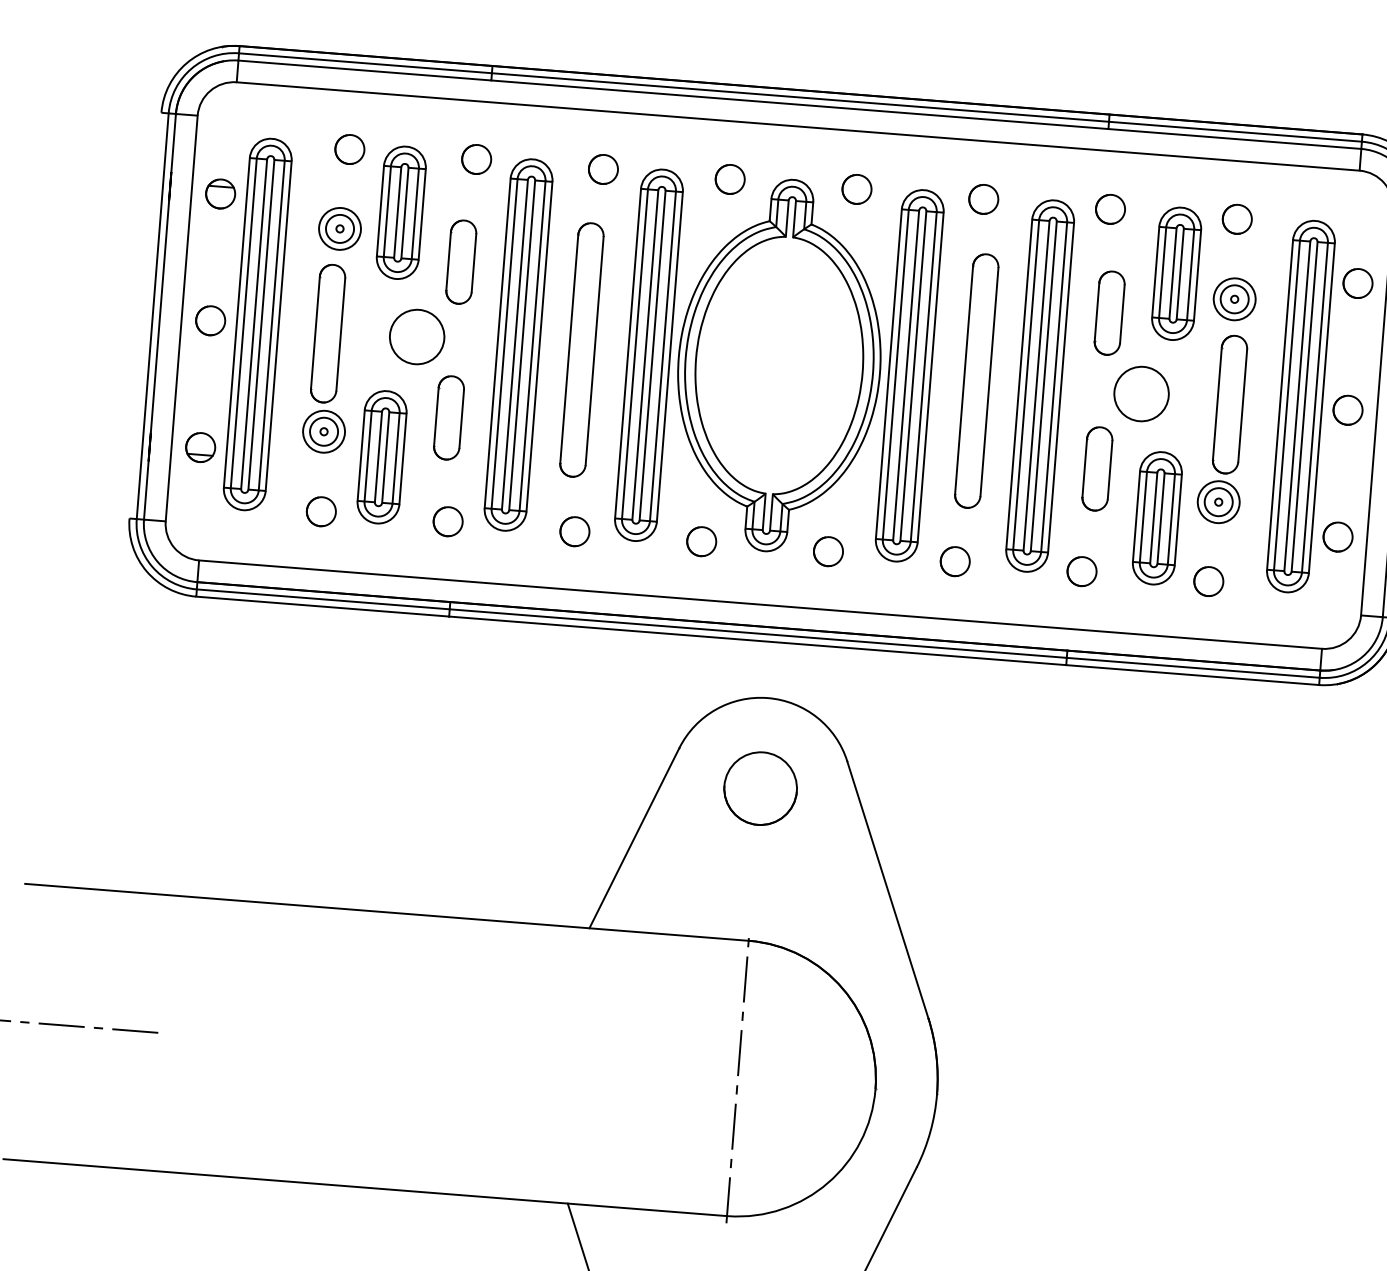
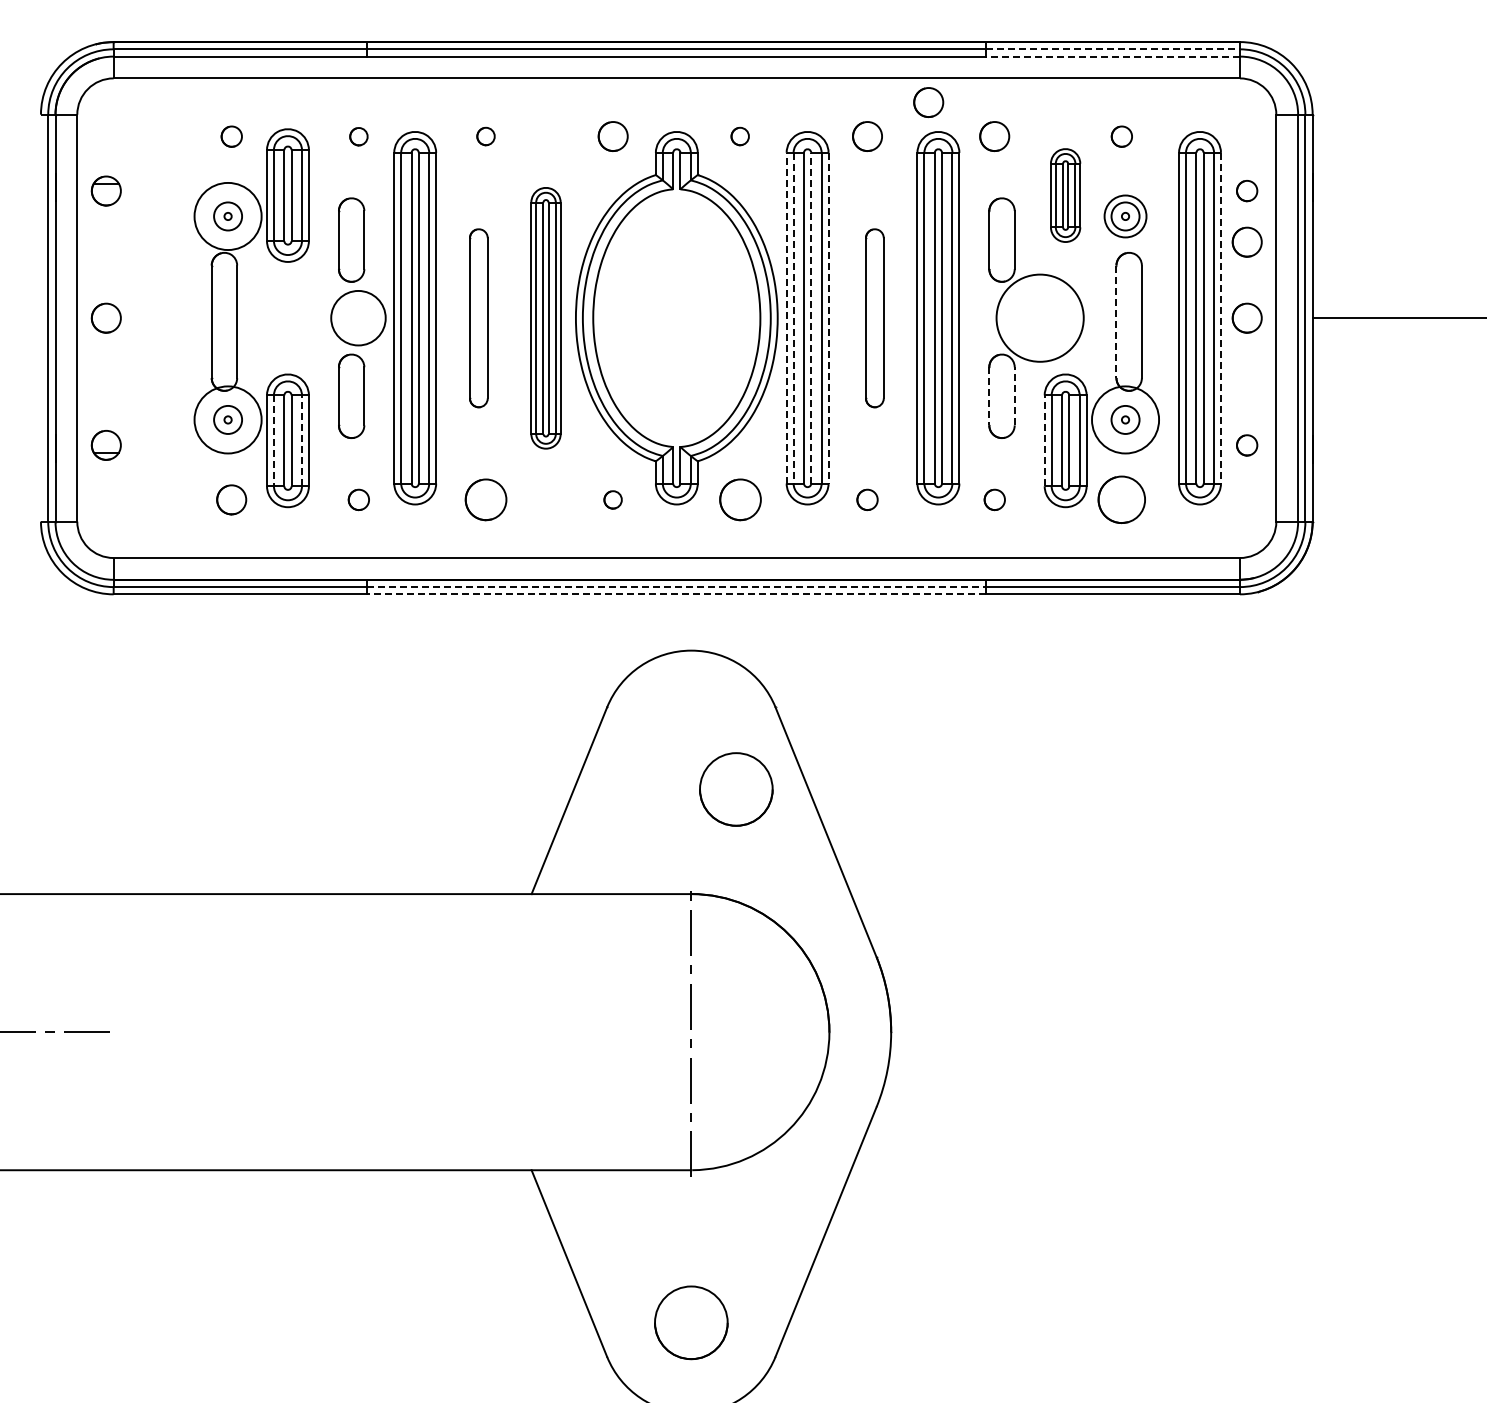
line: (1235, 131) -> (1113, 49), solid -> dashed
line: (1235, 138) -> (1113, 56), solid -> dashed
circle: (349, 149) -> (231, 136), size x0.7
circle: (476, 159) -> (358, 136), size x0.6
circle: (602, 169) -> (485, 136), size x0.6
circle: (1047, 170) -> (928, 102), added
circle: (856, 189) -> (739, 136), size x0.6
circle: (1236, 219) -> (1121, 136), size x0.7
circle: (340, 228) -> (228, 216), size x1.6
part: (1176, 273) -> (1065, 195), size x0.7
circle: (1357, 282) -> (1246, 190), size x0.7
part: (257, 324) -> (153, 318), removed
circle: (1353, 333) -> (1246, 241), added
circle: (417, 337) -> (358, 318), moved
part: (581, 350) -> (478, 318), size x0.7
part: (648, 355) -> (545, 318), size x0.7
line: (888, 373) -> (786, 317), solid -> dashed
line: (895, 374) -> (793, 318), solid -> dashed
line: (913, 375) -> (811, 317), solid -> dashed
line: (930, 377) -> (828, 318), solid -> dashed
part: (976, 381) -> (874, 318), size x0.7
circle: (1140, 393) -> (1039, 317), size x1.6
line: (1217, 404) -> (1116, 322), solid -> dashed
line: (1321, 408) -> (1220, 318), solid -> dashed
circle: (324, 431) -> (228, 419), size x1.6
line: (367, 456) -> (273, 441), solid -> dashed
line: (396, 458) -> (302, 440), solid -> dashed
line: (1084, 468) -> (989, 396), solid -> dashed
line: (1109, 469) -> (1014, 395), solid -> dashed
circle: (1218, 501) -> (1125, 419), size x1.6
line: (1136, 516) -> (1044, 440), solid -> dashed
circle: (447, 521) -> (358, 499), size x0.7
circle: (574, 531) -> (485, 499), size x1.4
circle: (1337, 537) -> (1246, 445), size x0.7
circle: (701, 541) -> (612, 499), size x0.6
circle: (827, 551) -> (739, 499), size x1.4
circle: (955, 561) -> (867, 499), size x0.7
circle: (1081, 571) -> (994, 499), size x0.7
circle: (1208, 581) -> (1121, 499), size x1.6
line: (758, 634) -> (677, 587), solid -> dashed
line: (757, 640) -> (676, 594), solid -> dashed
circle: (760, 788) -> (736, 789), moved

